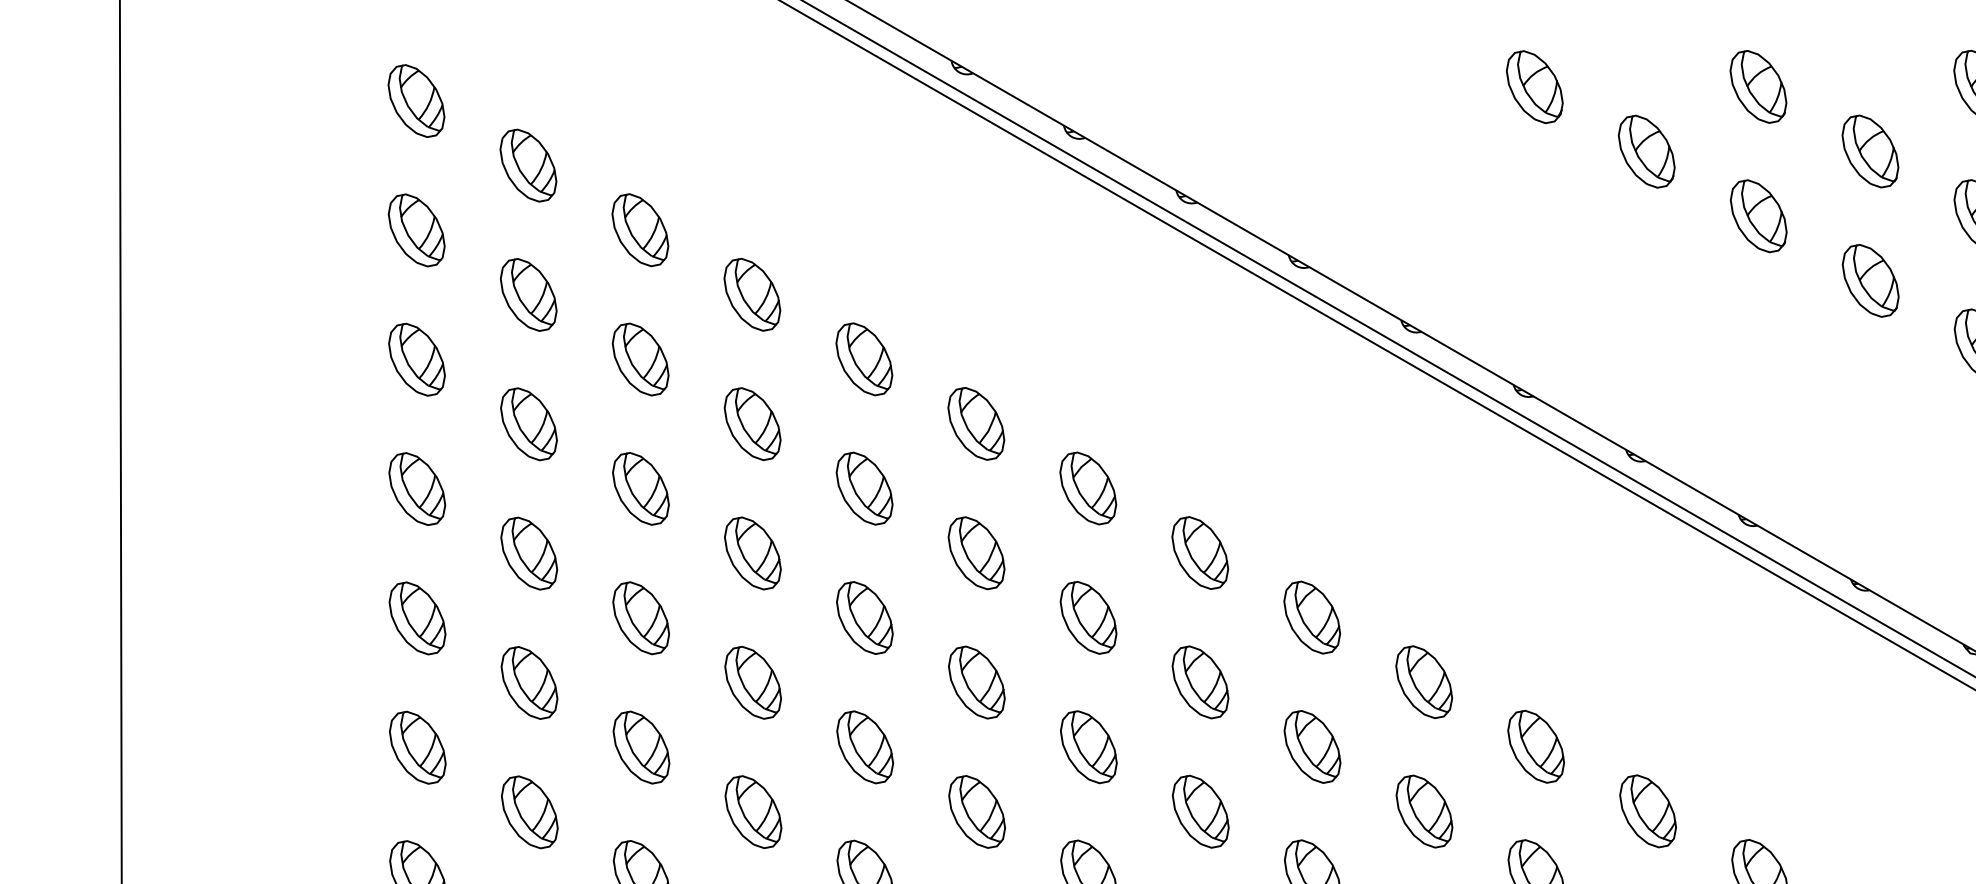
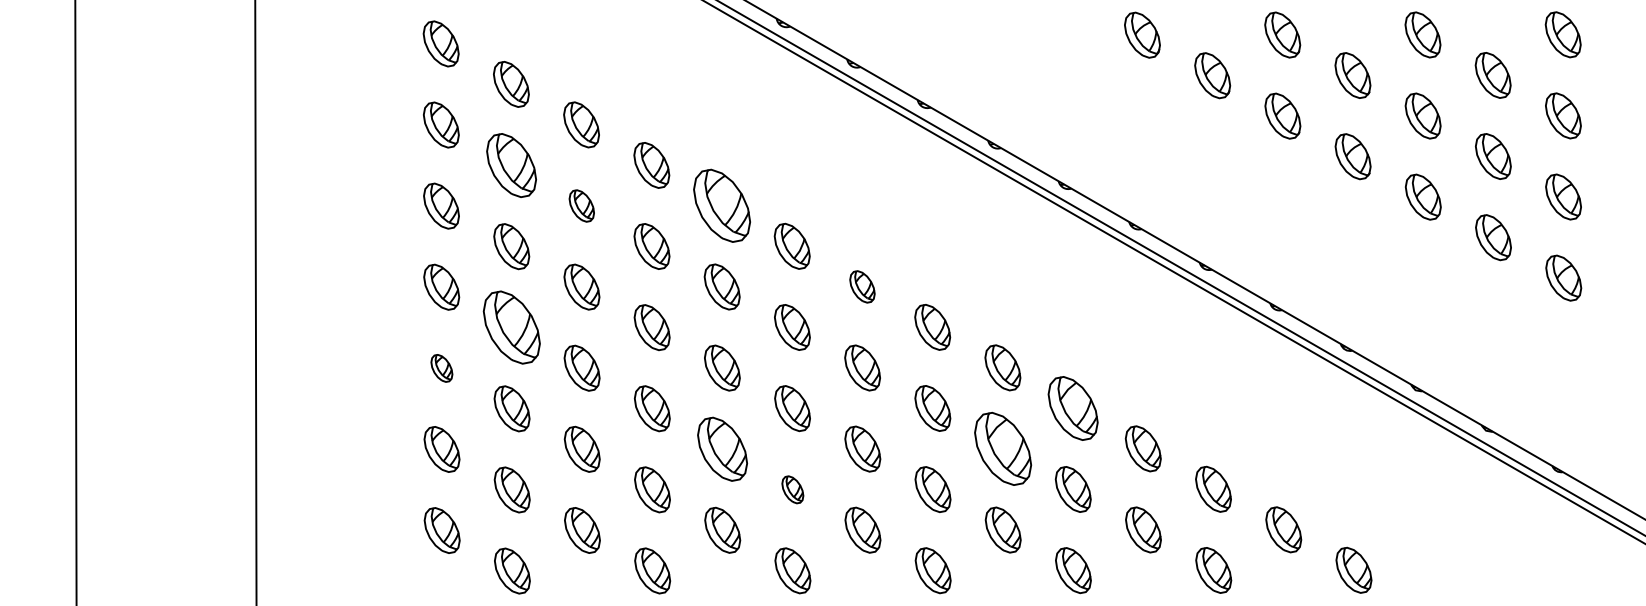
part: (528, 294) -> (511, 165), size x1.4
part: (640, 358) -> (581, 205), size x0.7
part: (863, 358) -> (721, 205), size x1.6
part: (1088, 487) -> (862, 286), size x0.7
part: (528, 553) -> (511, 327), size x1.6
part: (416, 618) -> (441, 368), size x0.6
part: (1423, 680) -> (1072, 407), size x1.4
part: (865, 746) -> (722, 448), size x1.4
part: (1311, 746) -> (1002, 448), size x1.6
part: (976, 811) -> (792, 489), size x0.6

